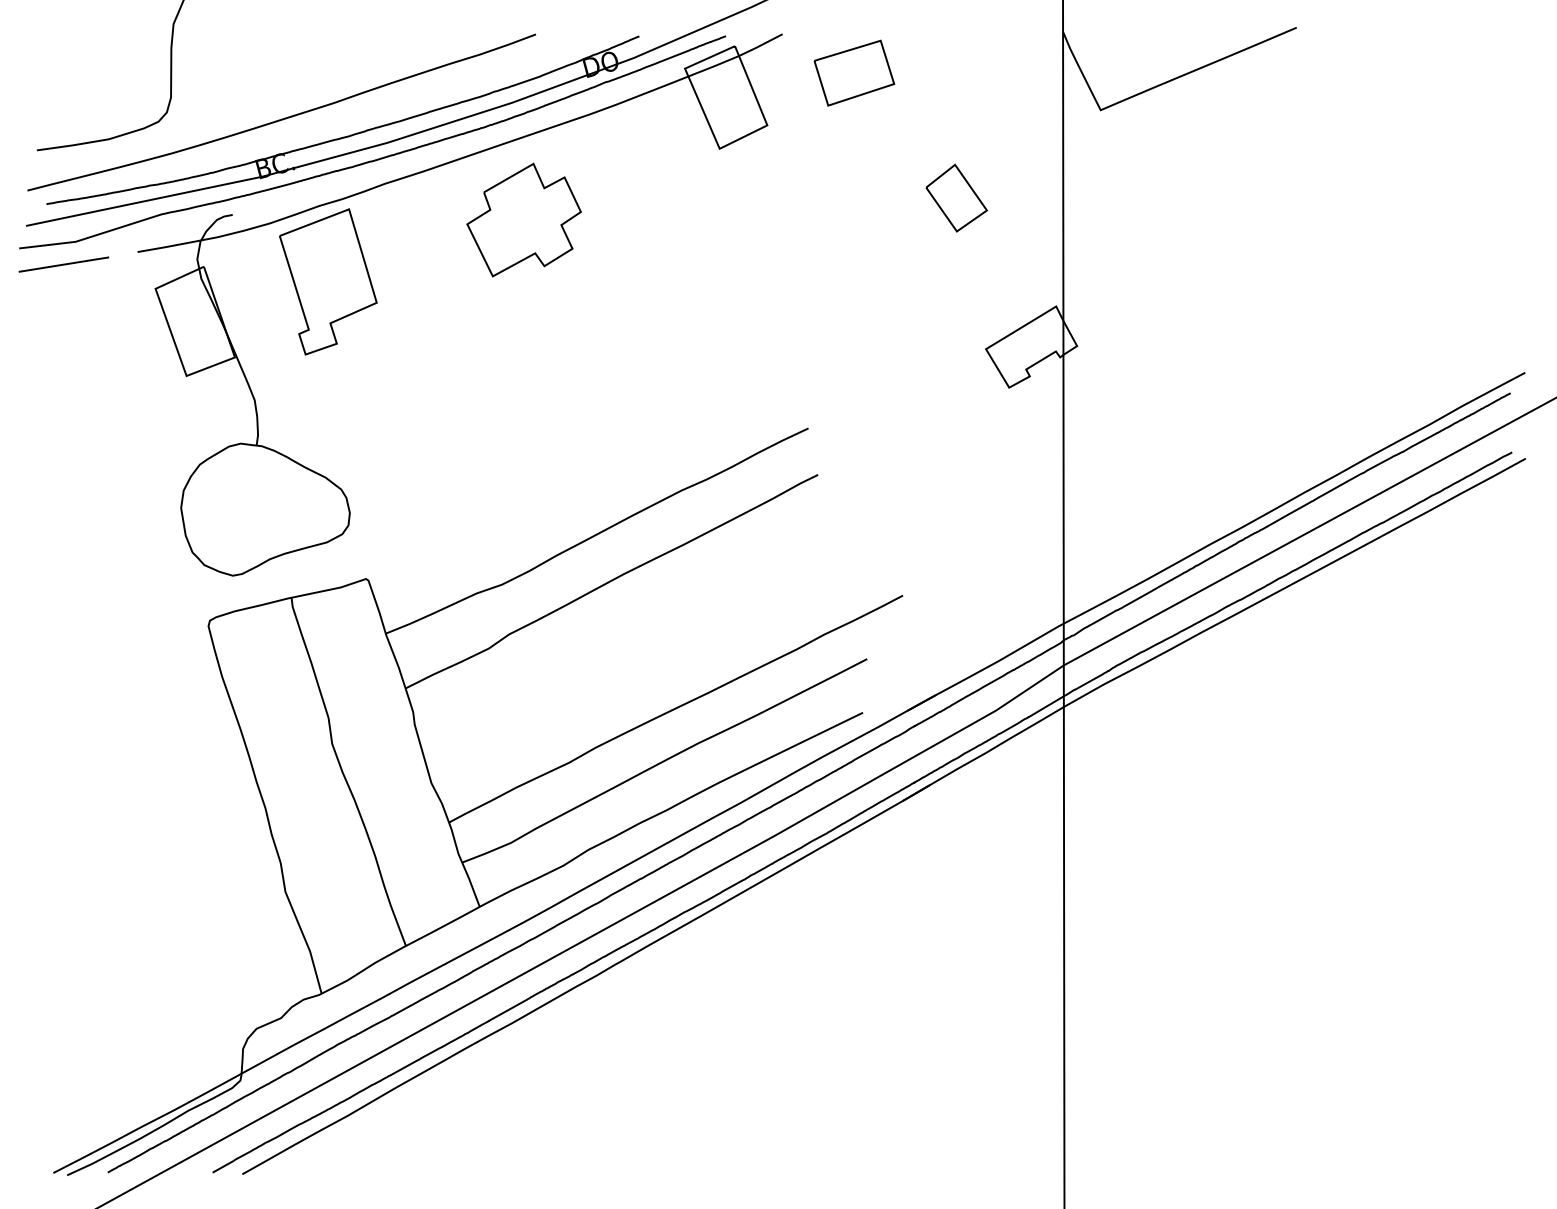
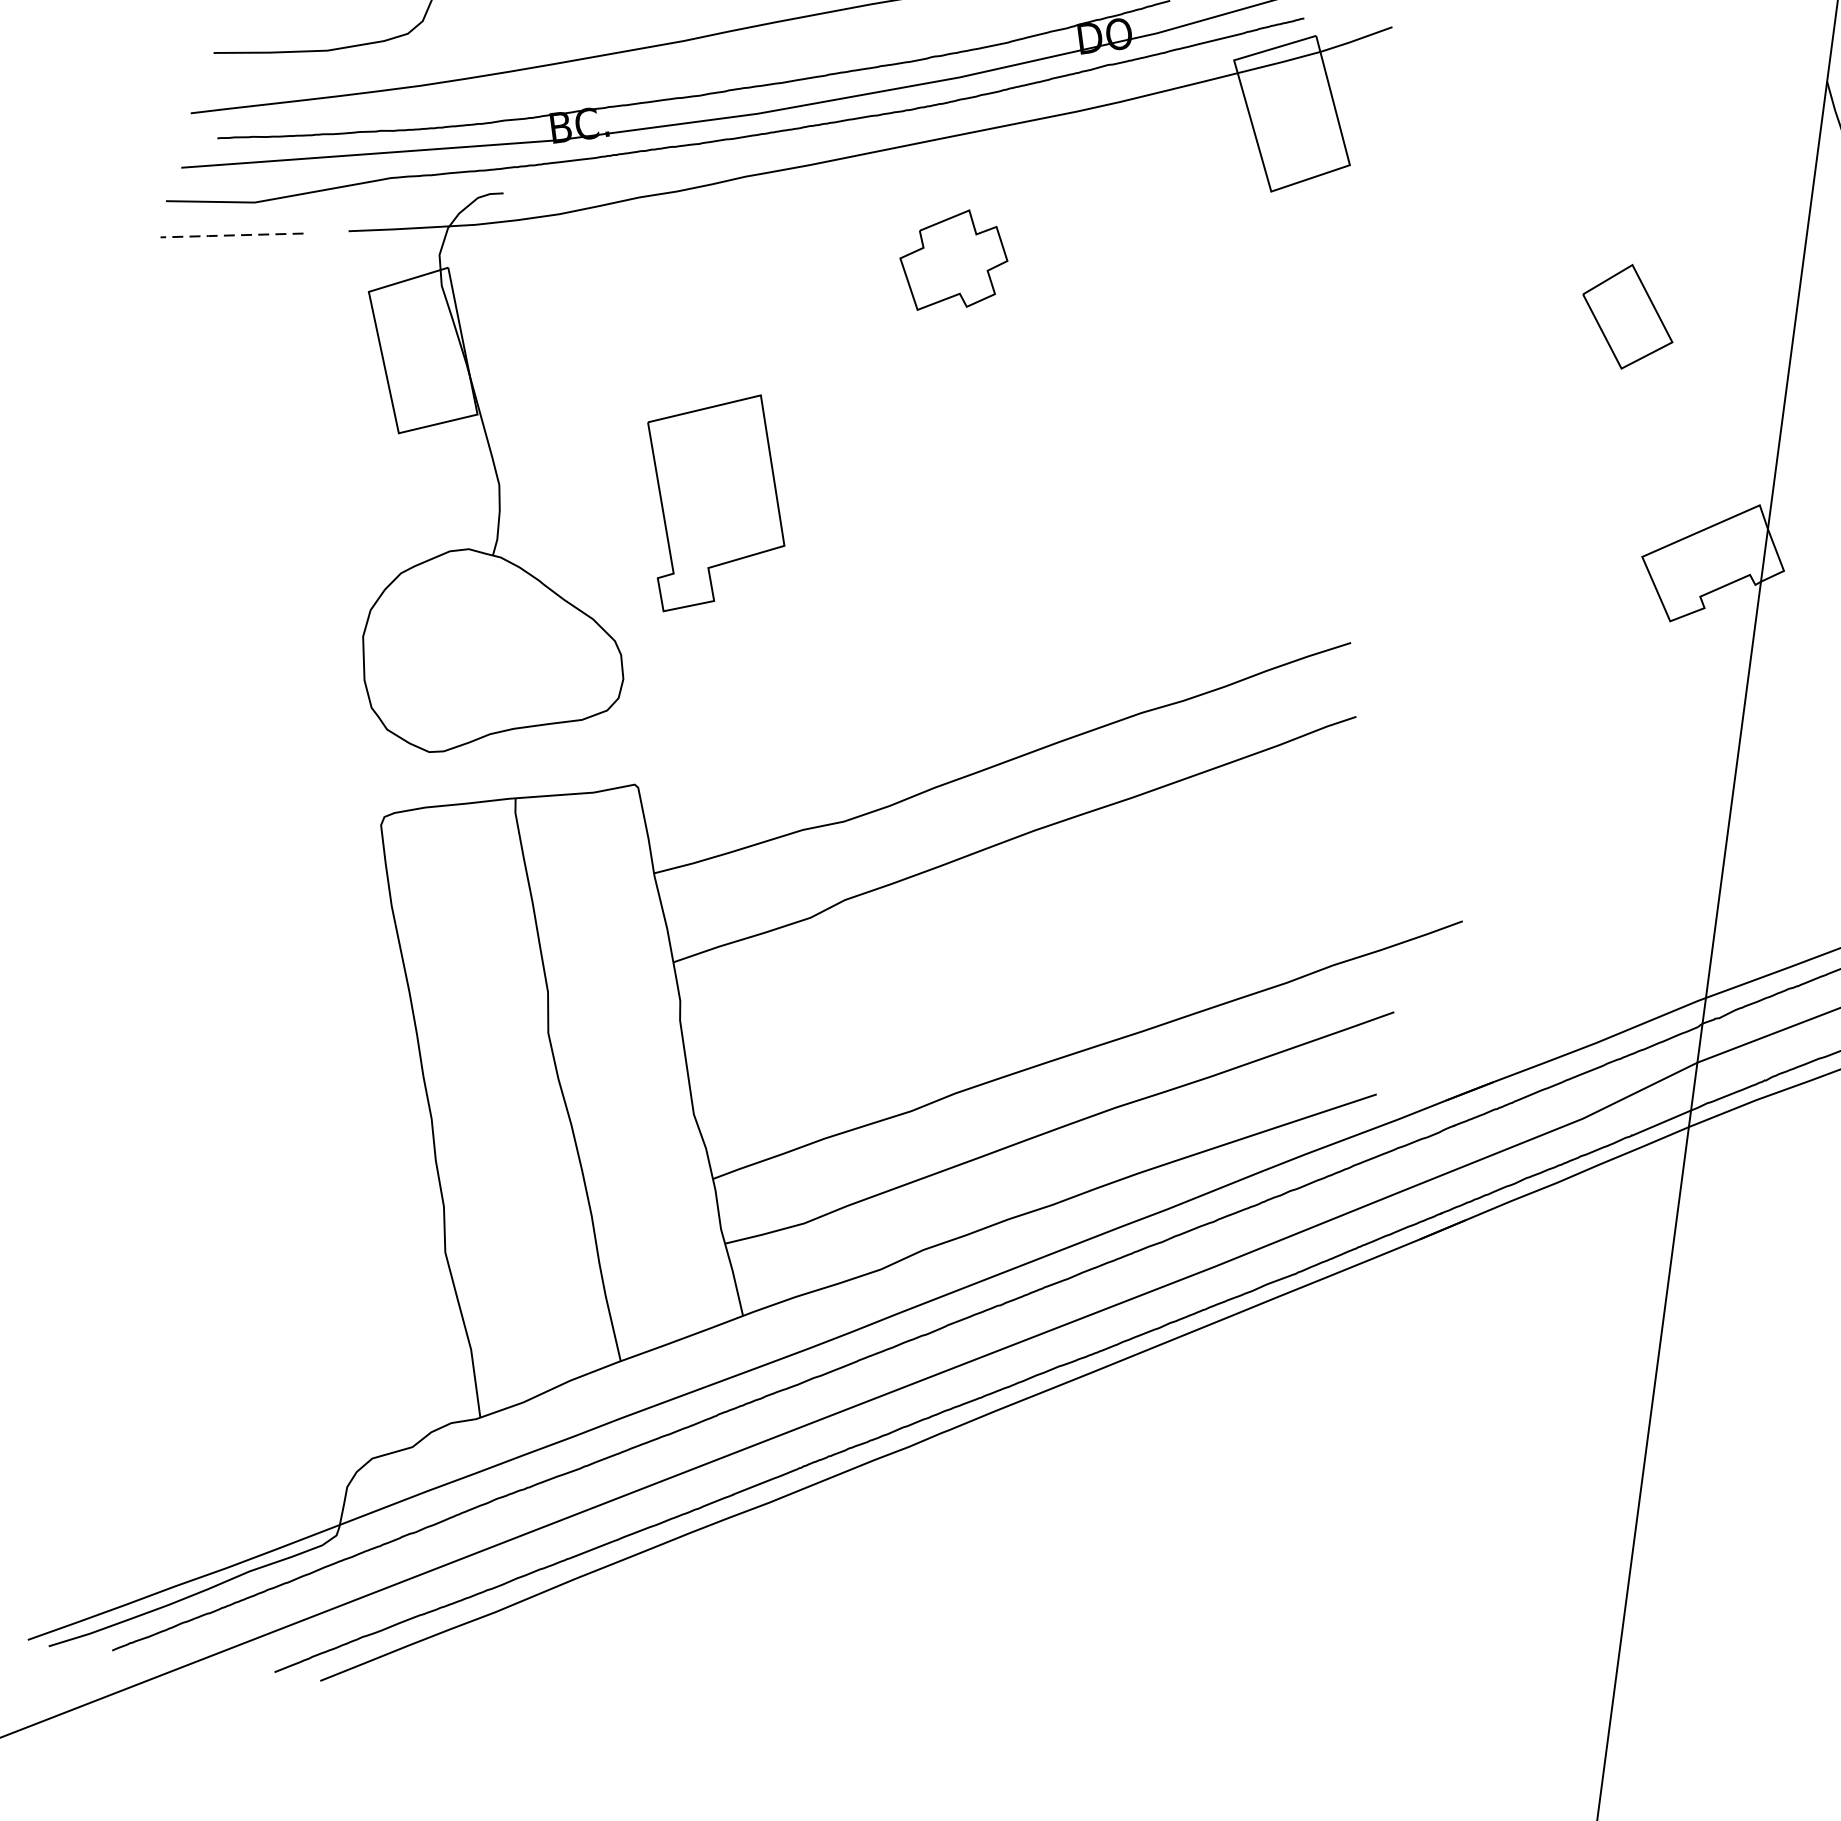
part: (854, 72) -> (1495, 101), removed
part: (523, 219) -> (952, 260), size x0.6
line: (63, 264) -> (231, 235), solid -> dashed
part: (328, 281) -> (714, 502), moved

